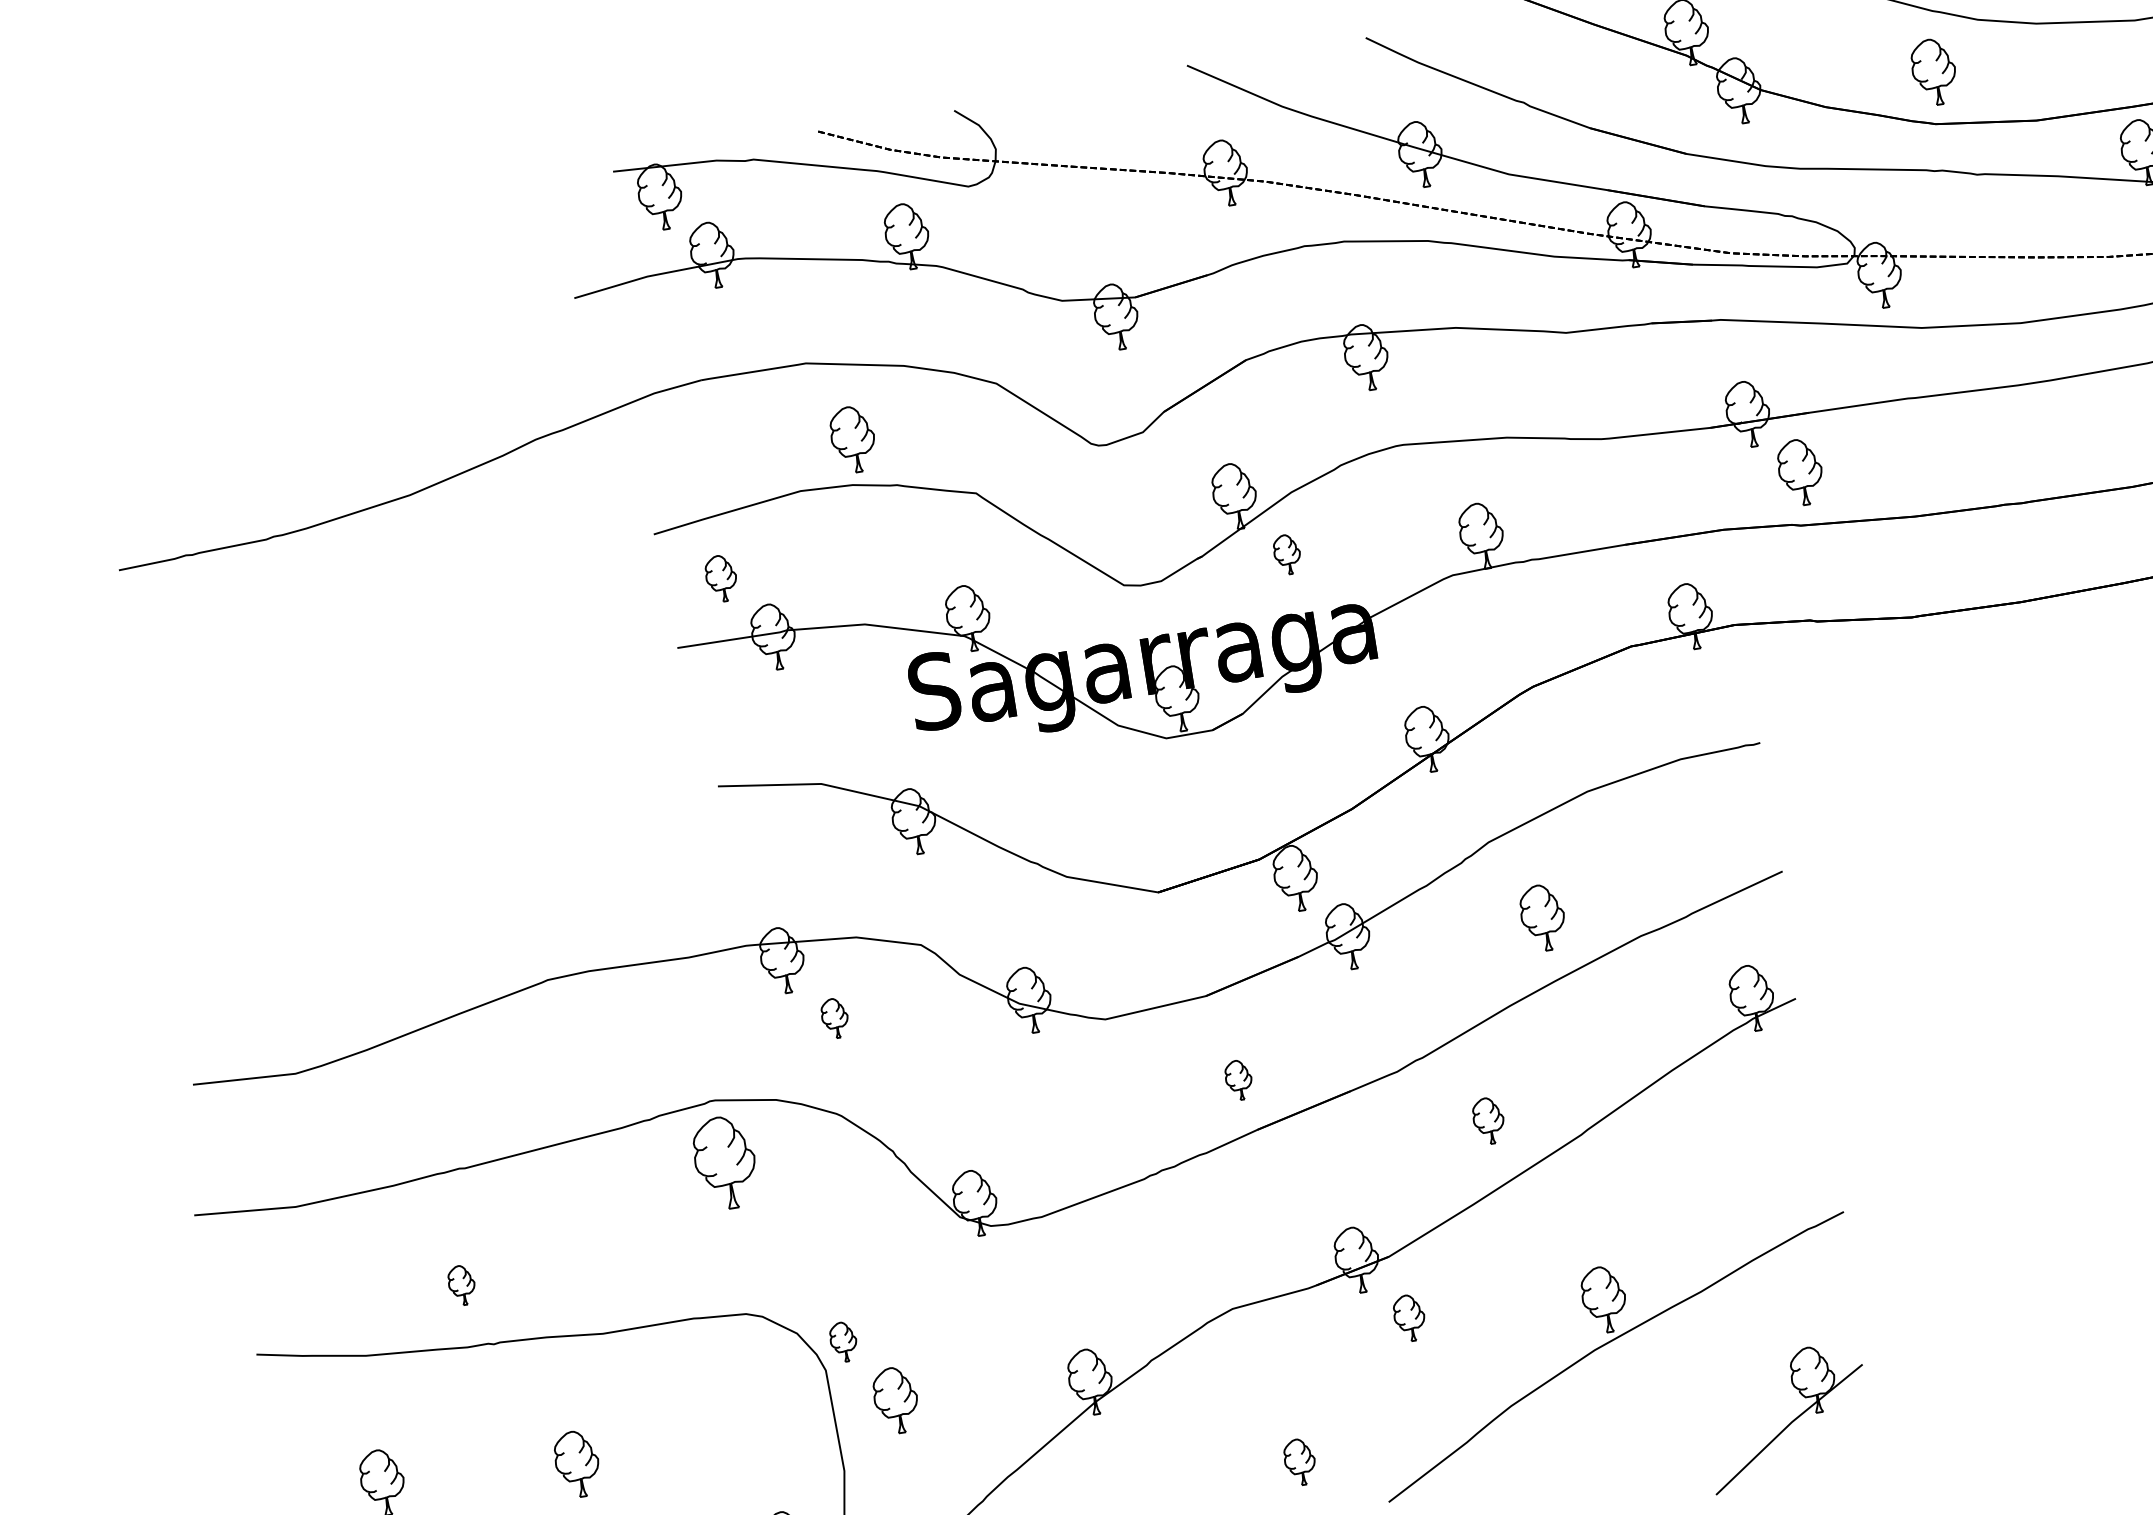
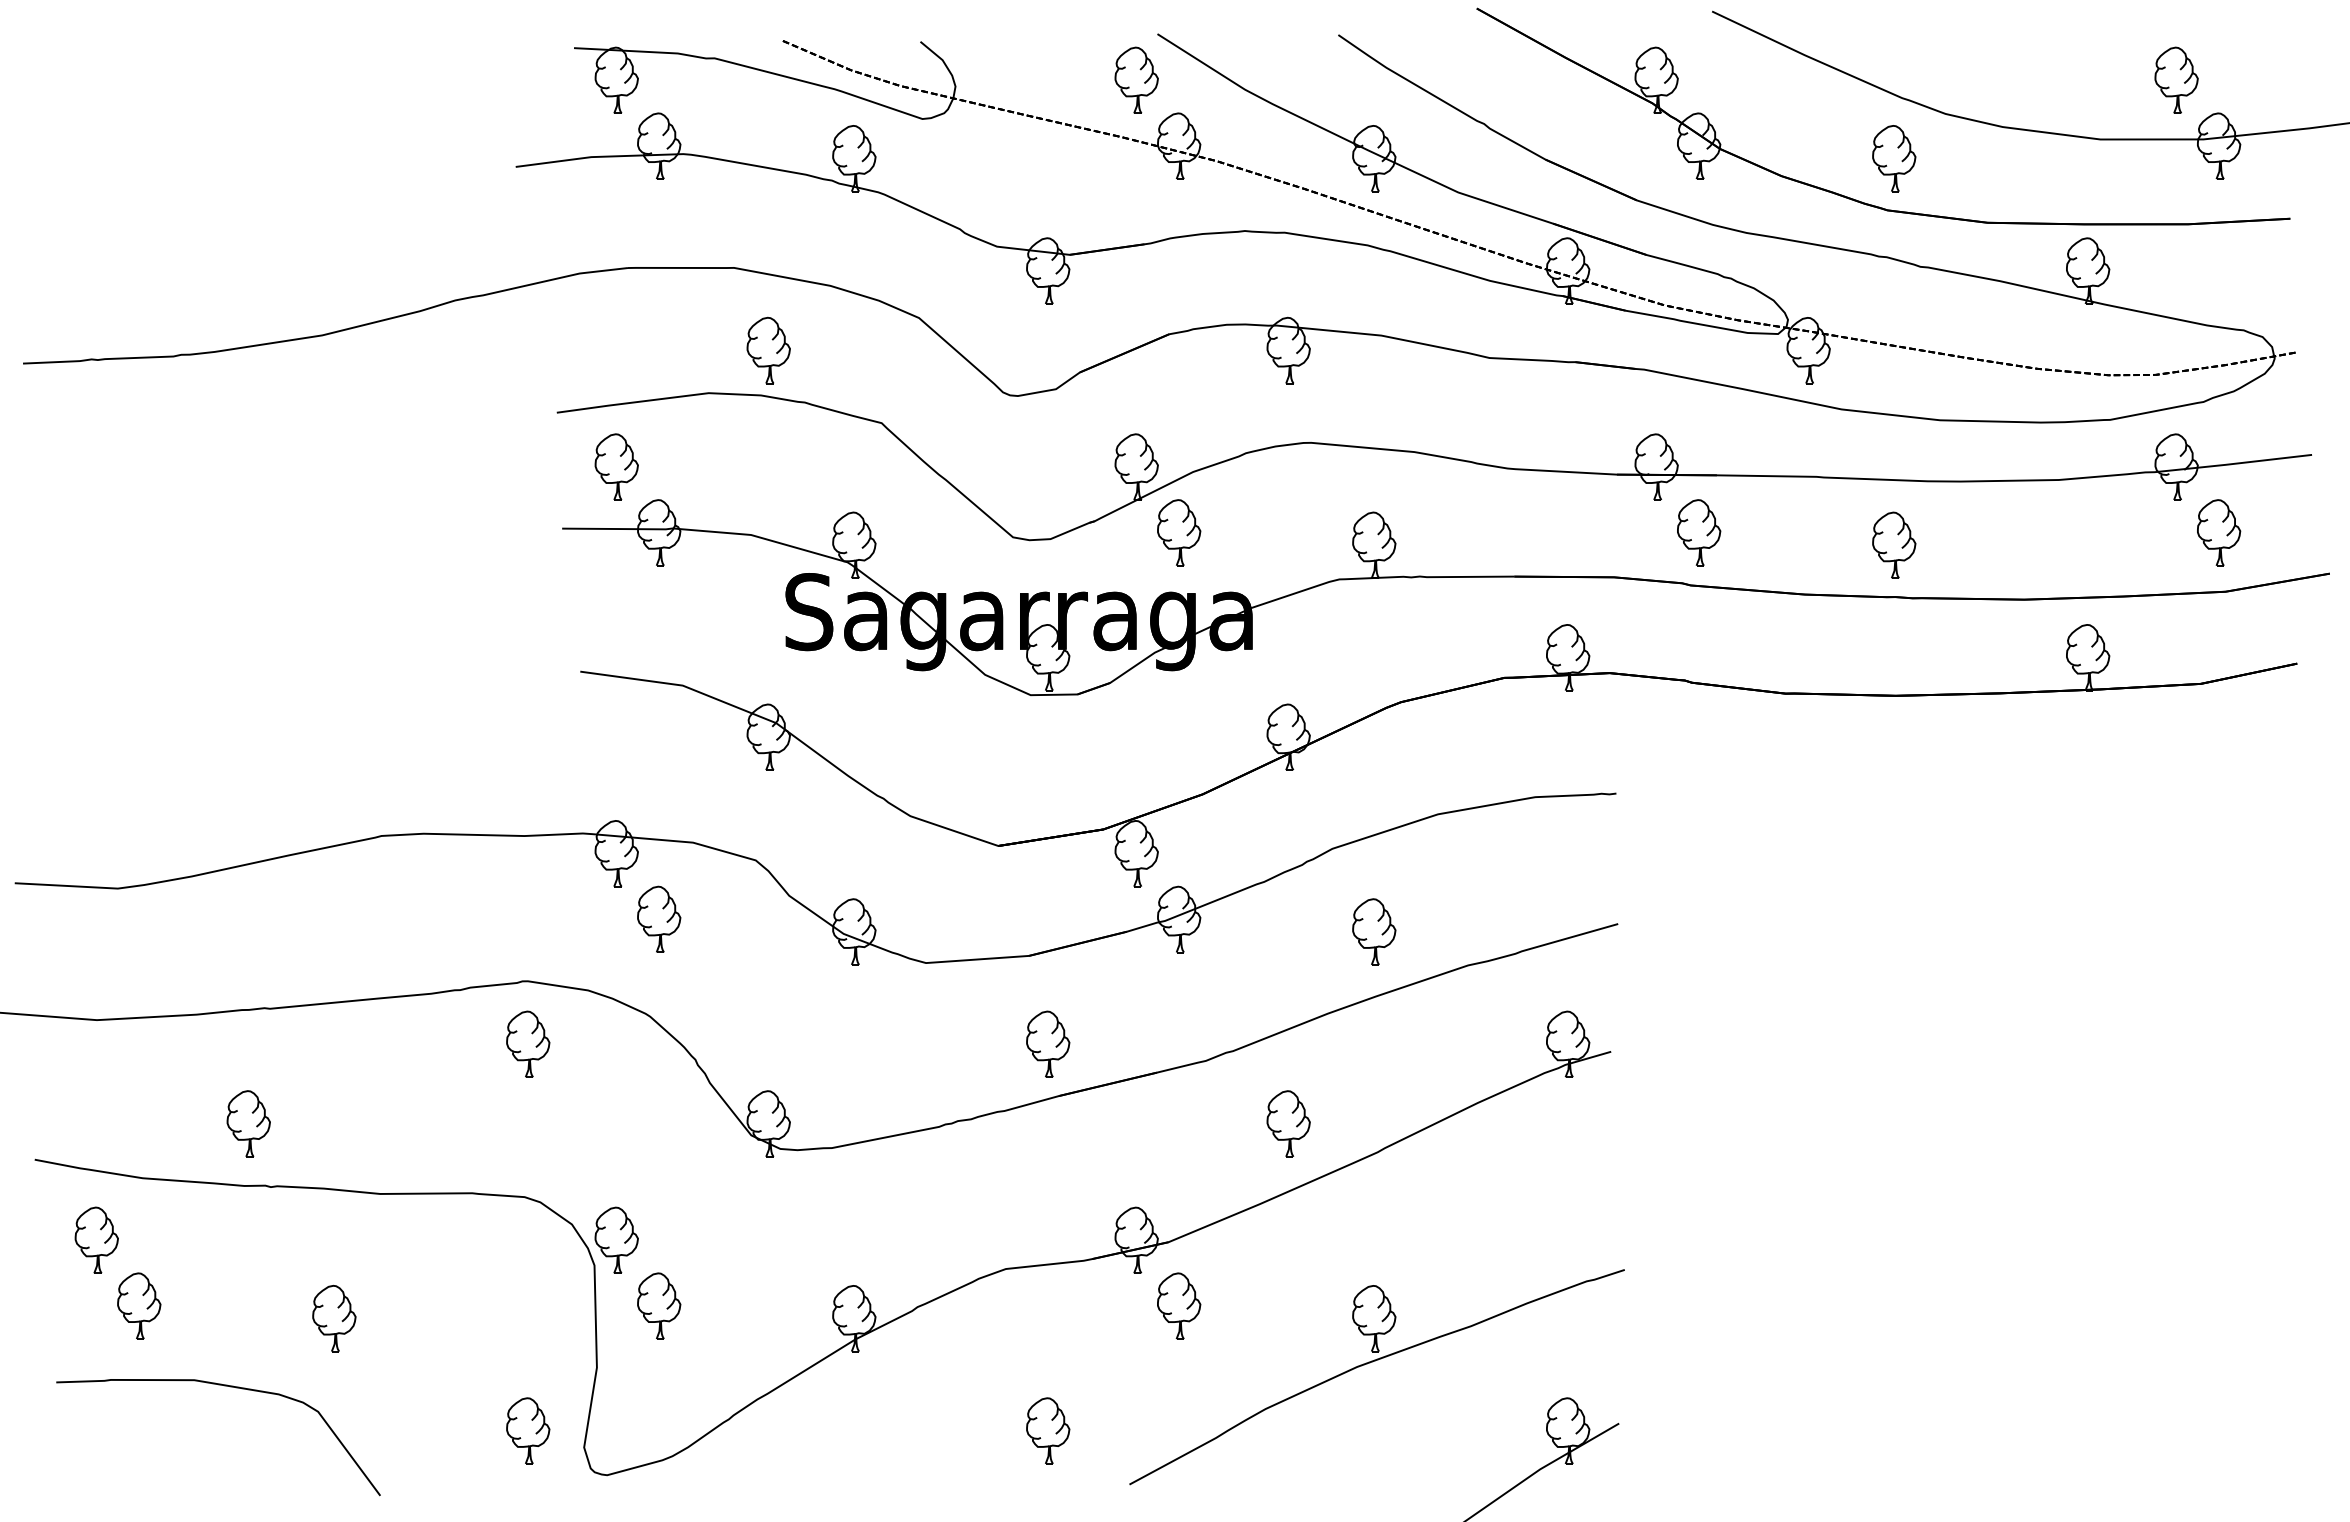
part: (1173, 113) -> (1136, 79), added
part: (1995, 452) -> (1894, 544), added
part: (1287, 554) -> (1179, 532), size x1.67
part: (721, 578) -> (616, 466), size x1.43
part: (835, 1017) -> (659, 918), size x1.67
part: (1239, 1079) -> (1048, 1043), size x1.67
part: (1488, 1120) -> (1288, 1123), size x1.43
part: (725, 1161) -> (528, 1043), size x0.71
part: (461, 1285) -> (248, 1123), size x1.67
part: (1409, 1317) -> (1179, 1305), size x1.43
part: (843, 1341) -> (616, 1239), size x1.67
part: (330, 1423) -> (96, 1239), added
part: (1300, 1461) -> (1048, 1430), size x1.43

